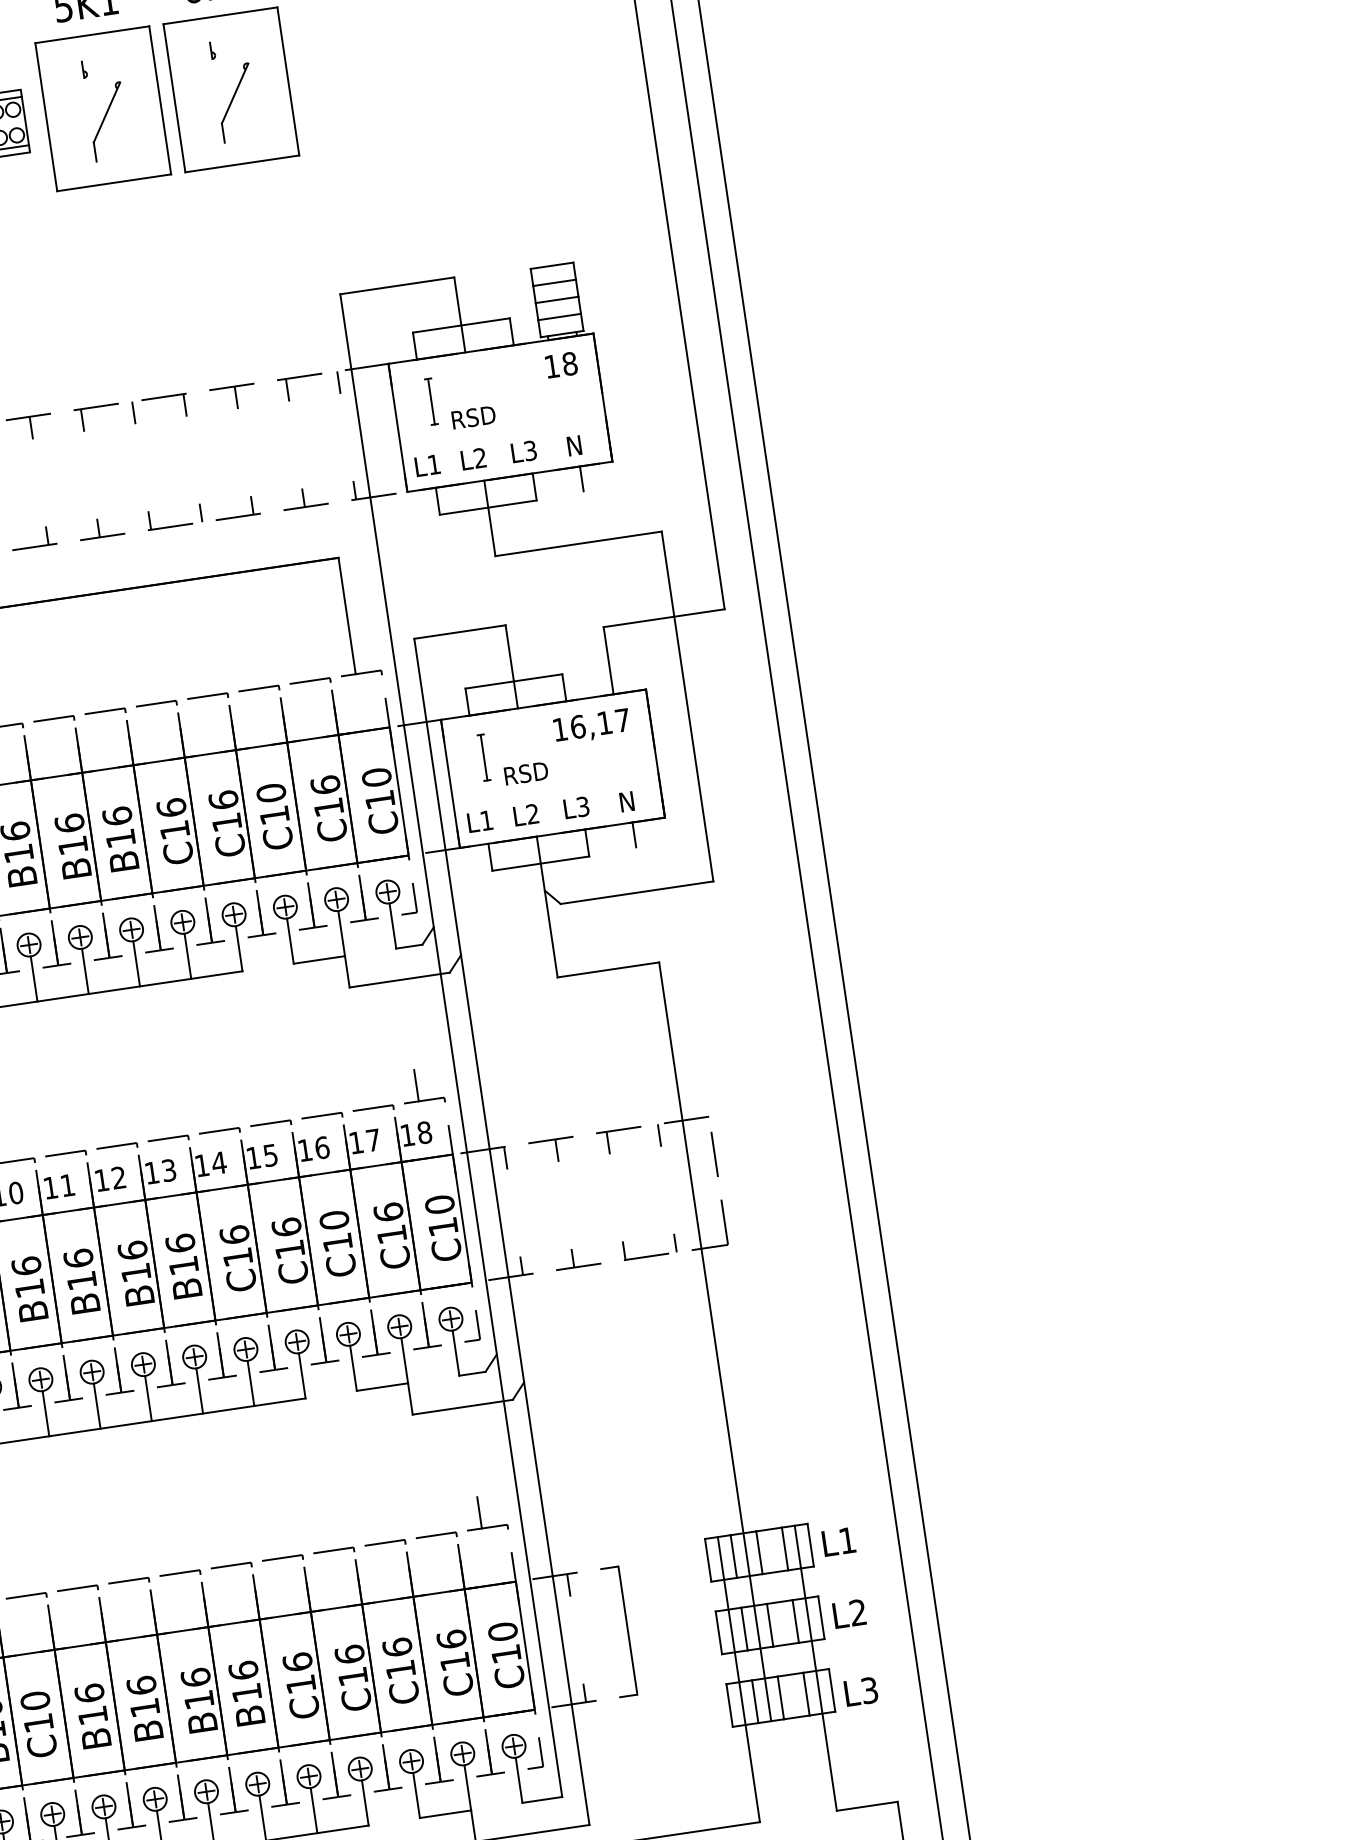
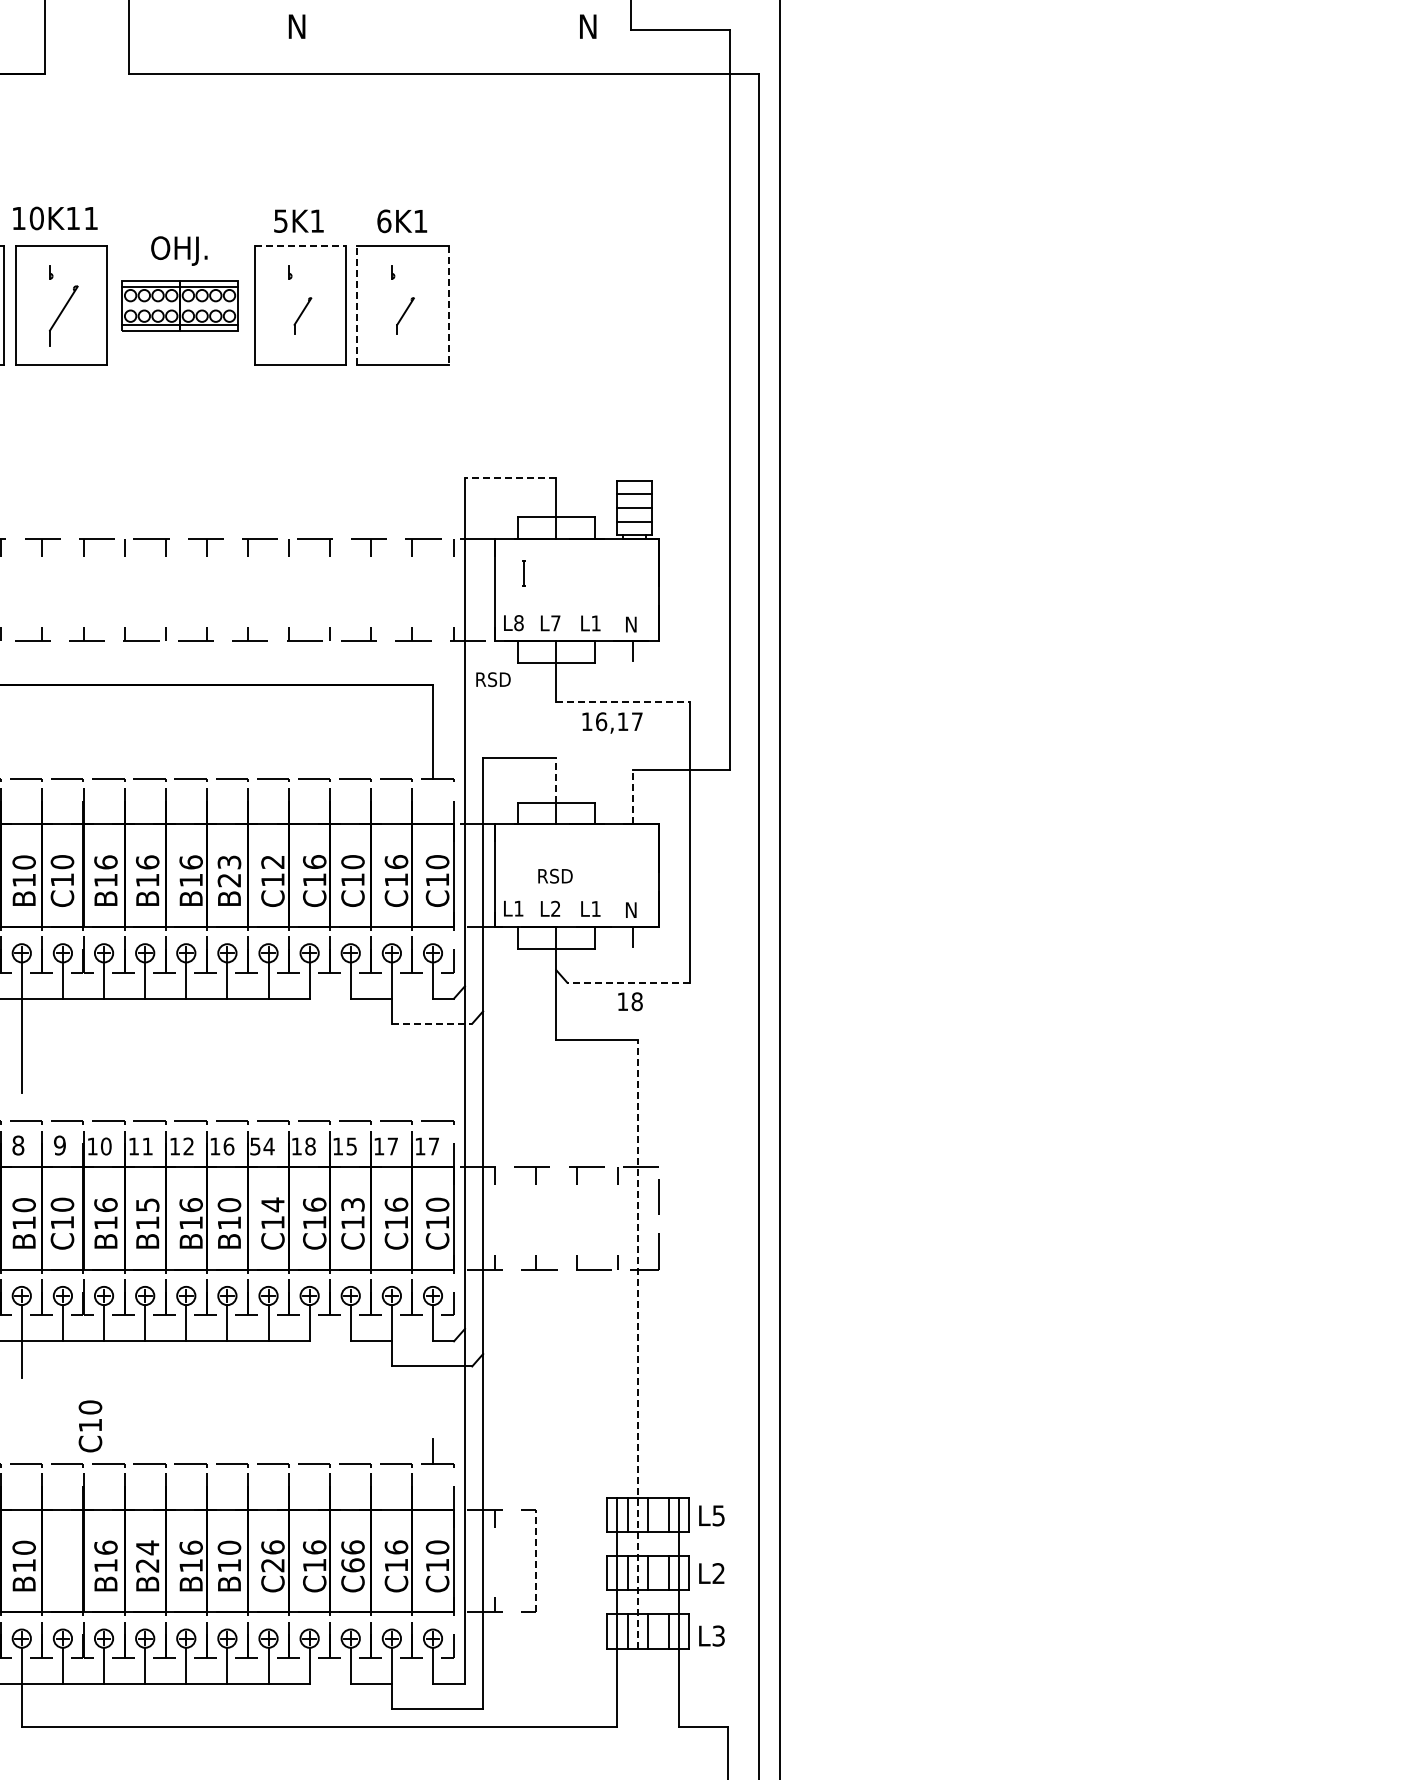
line: (92, 34) -> (300, 245), solid -> dashed
line: (287, 81) -> (448, 305), solid -> dashed
line: (174, 97) -> (357, 304), solid -> dashed
part: (236, 102) -> (405, 315), size x0.6
part: (107, 121) -> (302, 315), size x0.6
line: (397, 285) -> (510, 478), solid -> dashed
text: (561, 364) -> (630, 1001), moved
part: (430, 401) -> (523, 573), size x0.7
text: (473, 417) -> (493, 679), moved
text: (529, 451) -> (595, 623), L3 -> L1
text: (479, 458) -> (555, 623), L2 -> L7
text: (433, 465) -> (518, 623), L1 -> L8
line: (579, 544) -> (623, 702), solid -> dashed
line: (509, 653) -> (556, 780), solid -> dashed
line: (609, 660) -> (633, 797), solid -> dashed
text: (591, 725) -> (612, 722), moved
part: (483, 757) -> (523, 858), removed
text: (582, 806) -> (595, 908), L3 -> L1
text: (170, 807) -> (272, 861), C16 -> C12
text: (119, 827) -> (229, 871), B16 -> B23
line: (636, 892) -> (628, 982), solid -> dashed
line: (400, 979) -> (432, 1023), solid -> dashed
line: (417, 1085) -> (433, 1108), removed
text: (424, 1132) -> (433, 1146), 18 -> 17
text: (321, 1147) -> (351, 1146), 16 -> 15
text: (270, 1155) -> (310, 1146), 15 -> 18
text: (202, 1165) -> (255, 1146), 14 -> 54
text: (168, 1170) -> (228, 1146), 13 -> 16
text: (333, 1220) -> (352, 1204), C10 -> C13
text: (234, 1234) -> (272, 1204), C16 -> C14
text: (180, 1243) -> (229, 1205), B16 -> B10
text: (78, 1258) -> (147, 1205), B16 -> B15
line: (714, 1340) -> (637, 1343), solid -> dashed
text: (847, 1540) -> (718, 1515), L1 -> L5
line: (627, 1630) -> (535, 1560), solid -> dashed
text: (400, 1669) -> (352, 1565), C16 -> C66
text: (242, 1670) -> (228, 1547), B16 -> B10
text: (300, 1684) -> (272, 1565), C16 -> C26
text: (143, 1696) -> (147, 1556), B16 -> B24
text: (38, 1724) -> (90, 1426), moved

